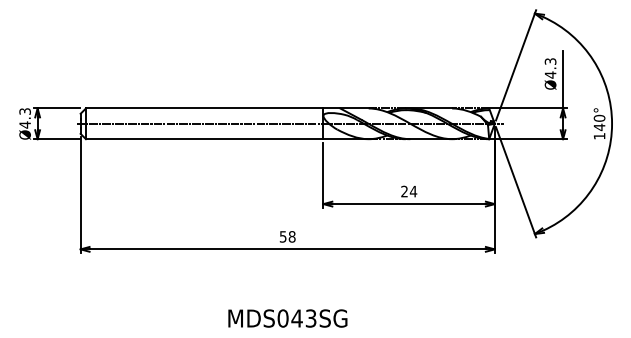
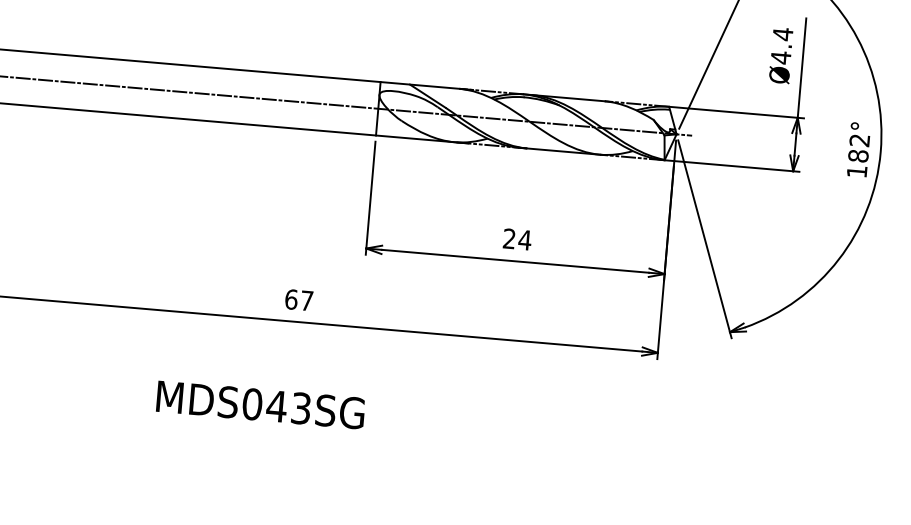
text: (550, 61) -> (782, 34), Ø4.3 -> Ø4.4
text: (599, 122) -> (859, 147), 140° -> 182°
text: (287, 236) -> (298, 299), 58 -> 67
text: (287, 318) -> (260, 404), moved

